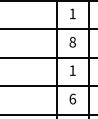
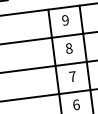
text: (72, 13) -> (65, 20), 1 -> 9
text: (72, 70) -> (72, 76), 1 -> 7

